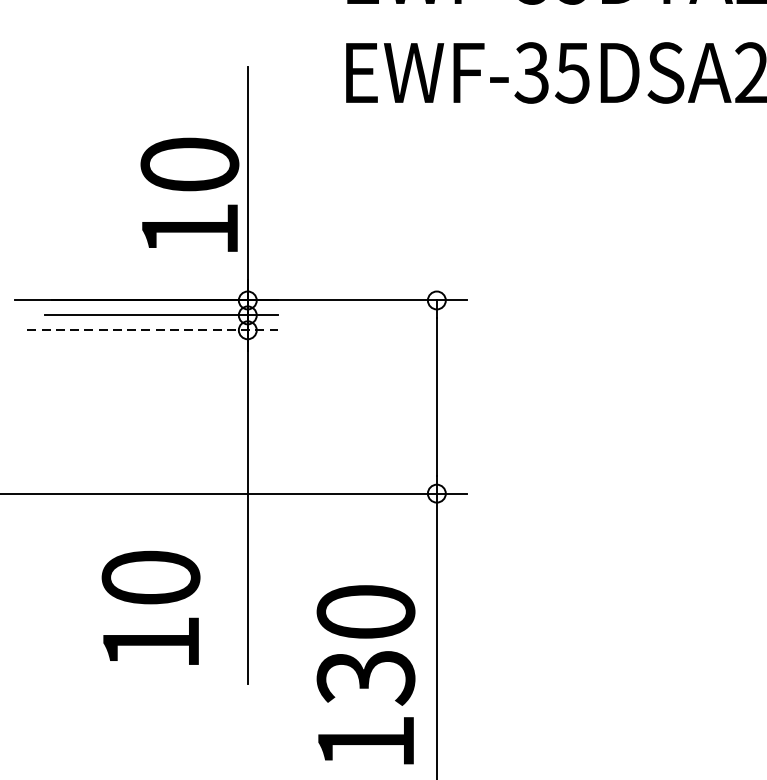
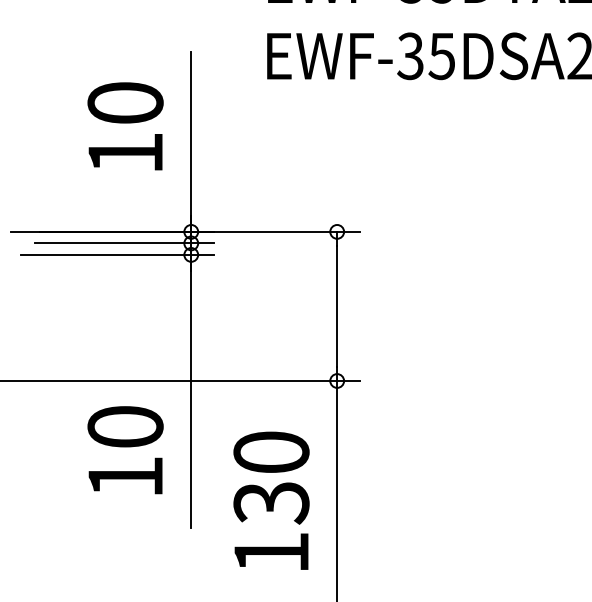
text: (189, 195) -> (125, 126), moved
line: (152, 329) -> (117, 254), dashed -> solid
text: (150, 608) -> (125, 450), moved
text: (366, 674) -> (271, 500), moved

